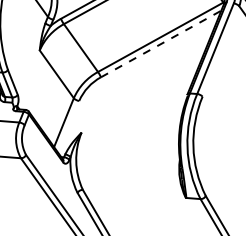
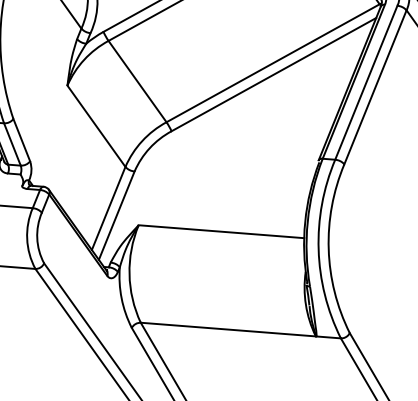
line: (161, 43) -> (274, 73), dashed -> solid
line: (220, 51) -> (374, 87), added
line: (68, 126) -> (116, 214), added
line: (130, 136) -> (221, 231), added
line: (134, 193) -> (228, 328), added

